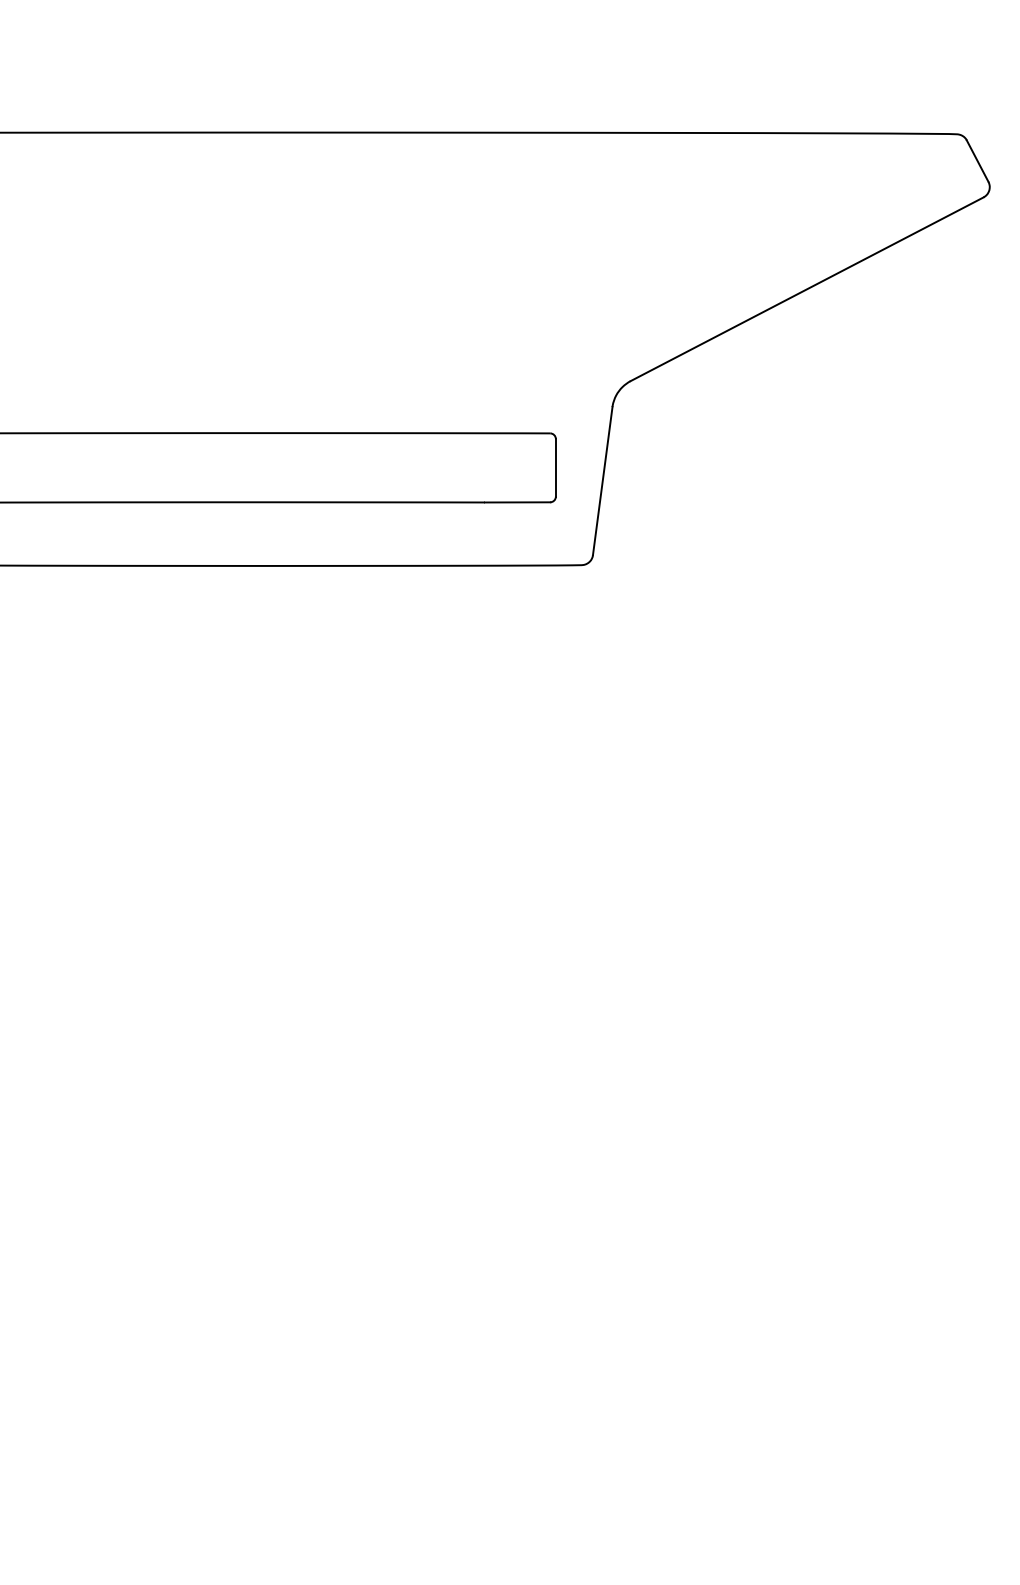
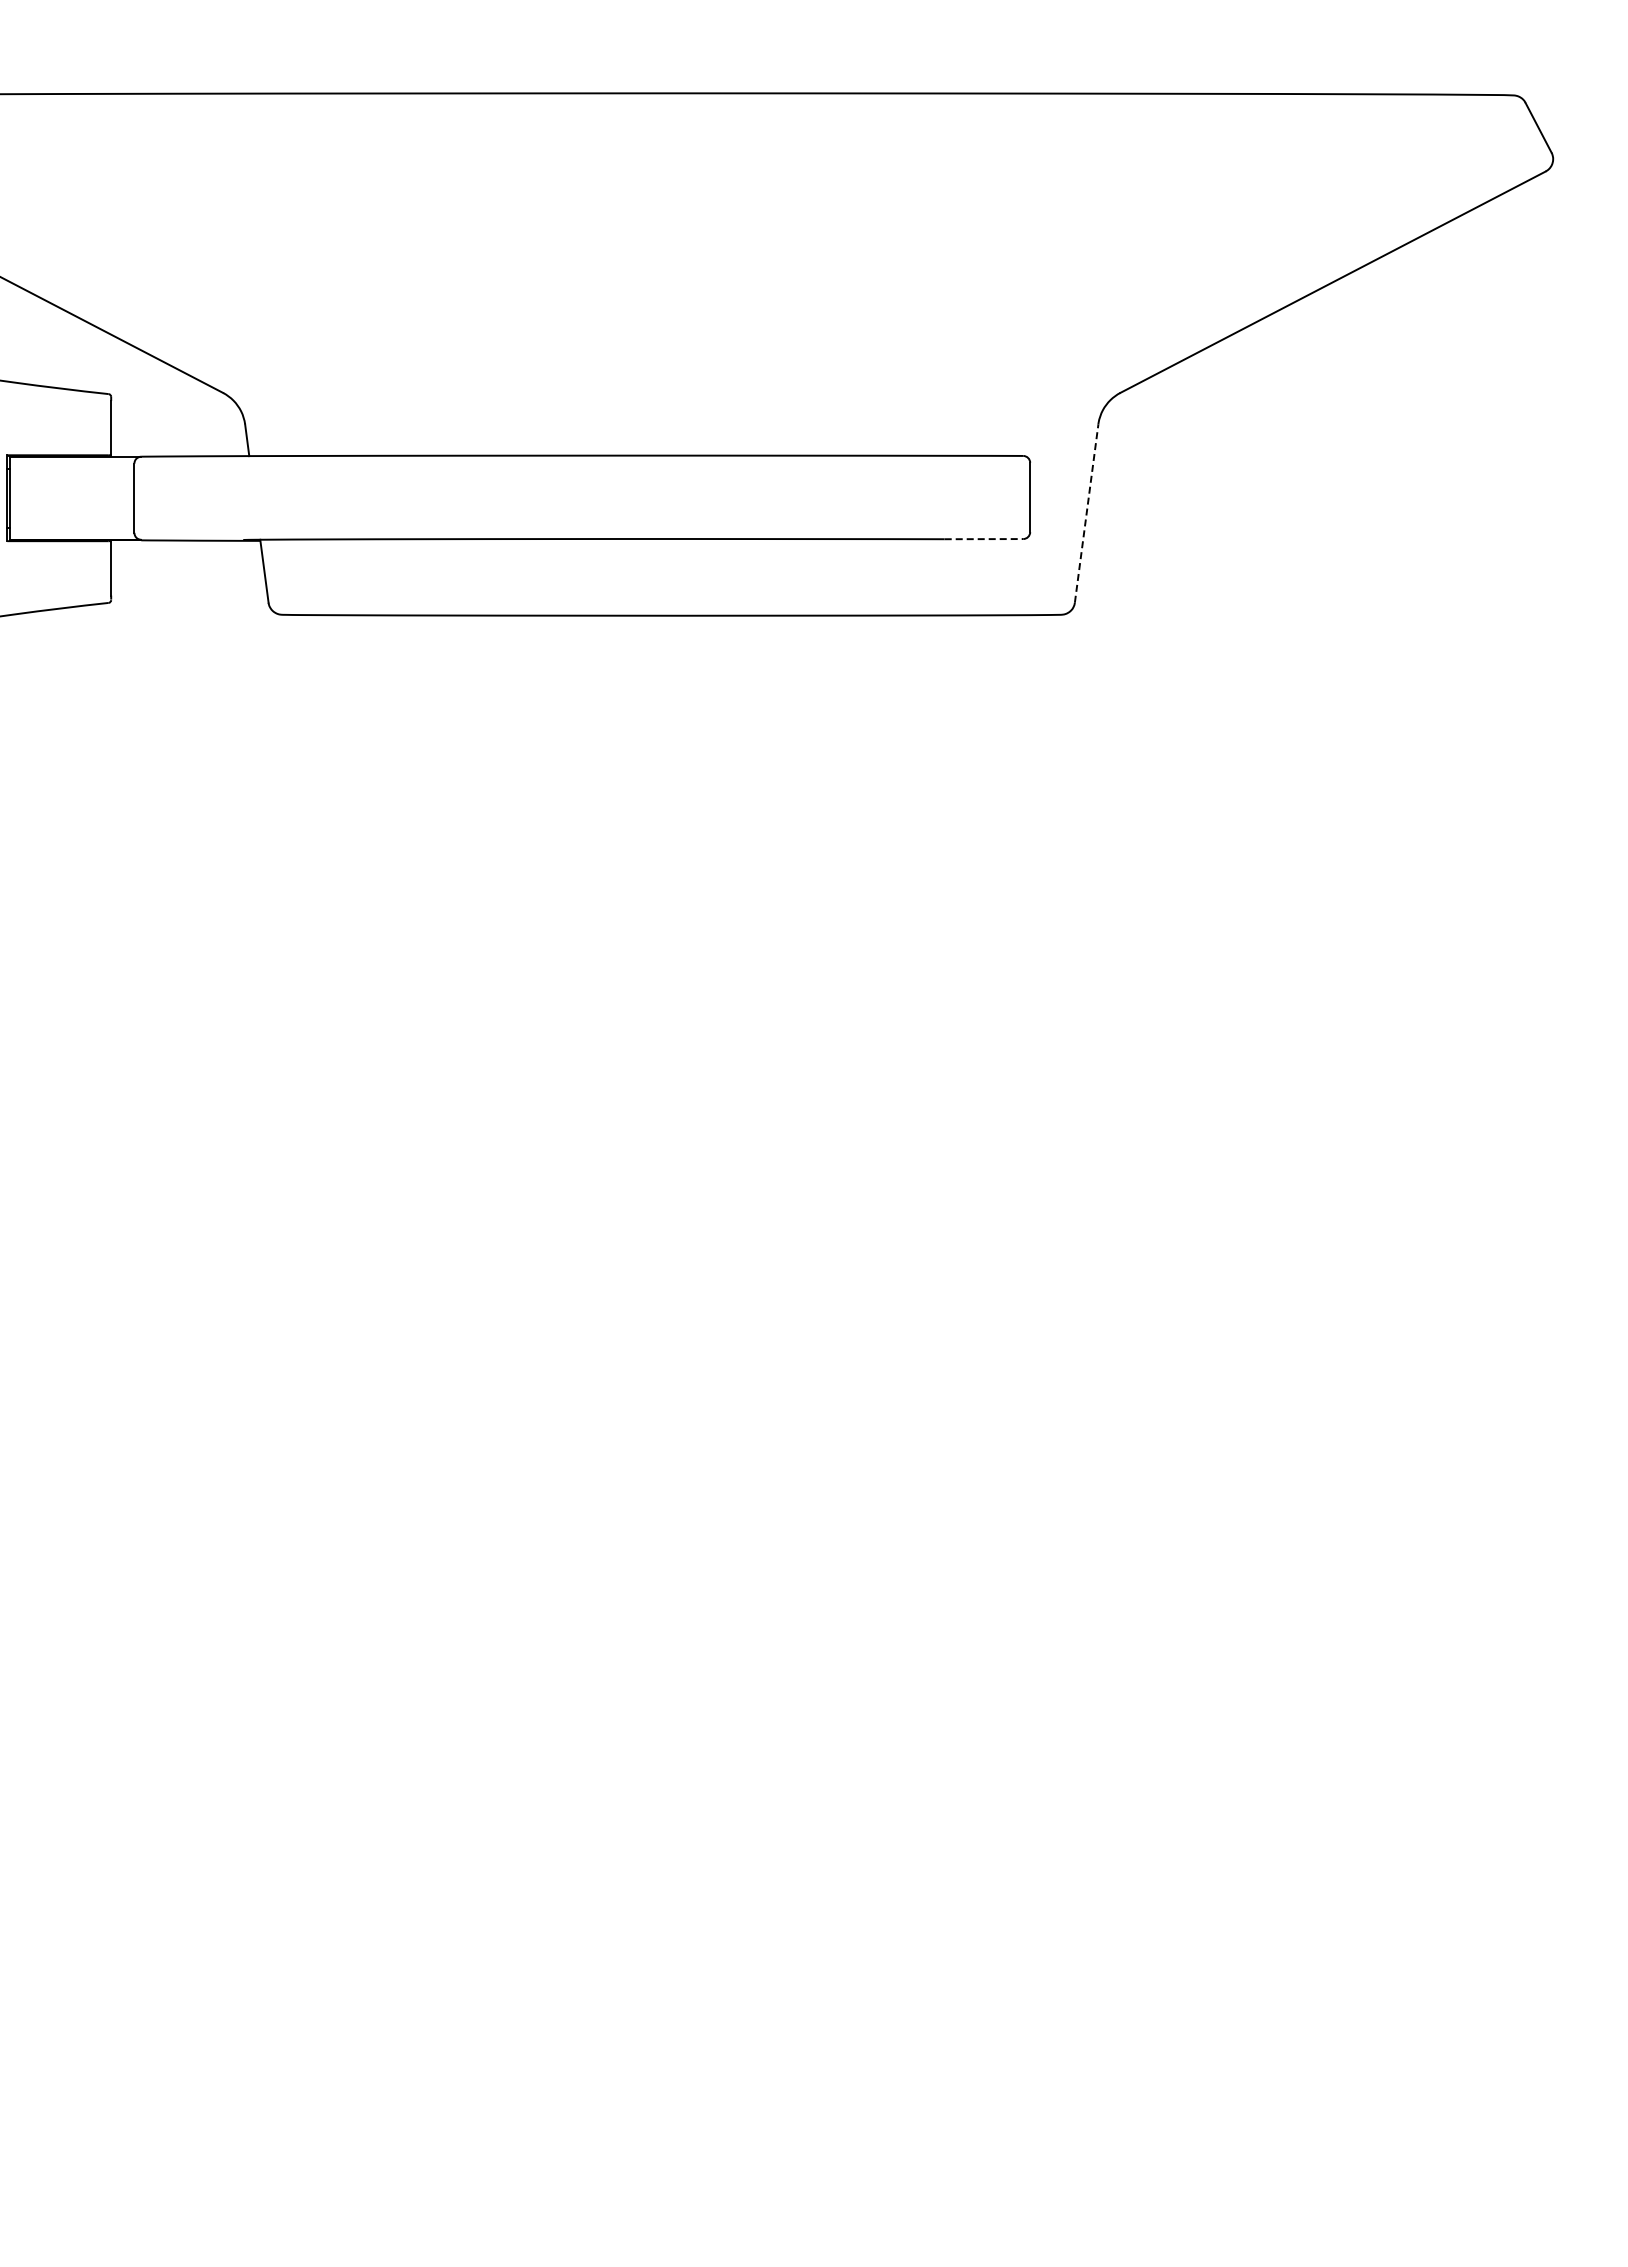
line: (602, 481) -> (1086, 513), solid -> dashed
line: (517, 502) -> (984, 539), solid -> dashed

